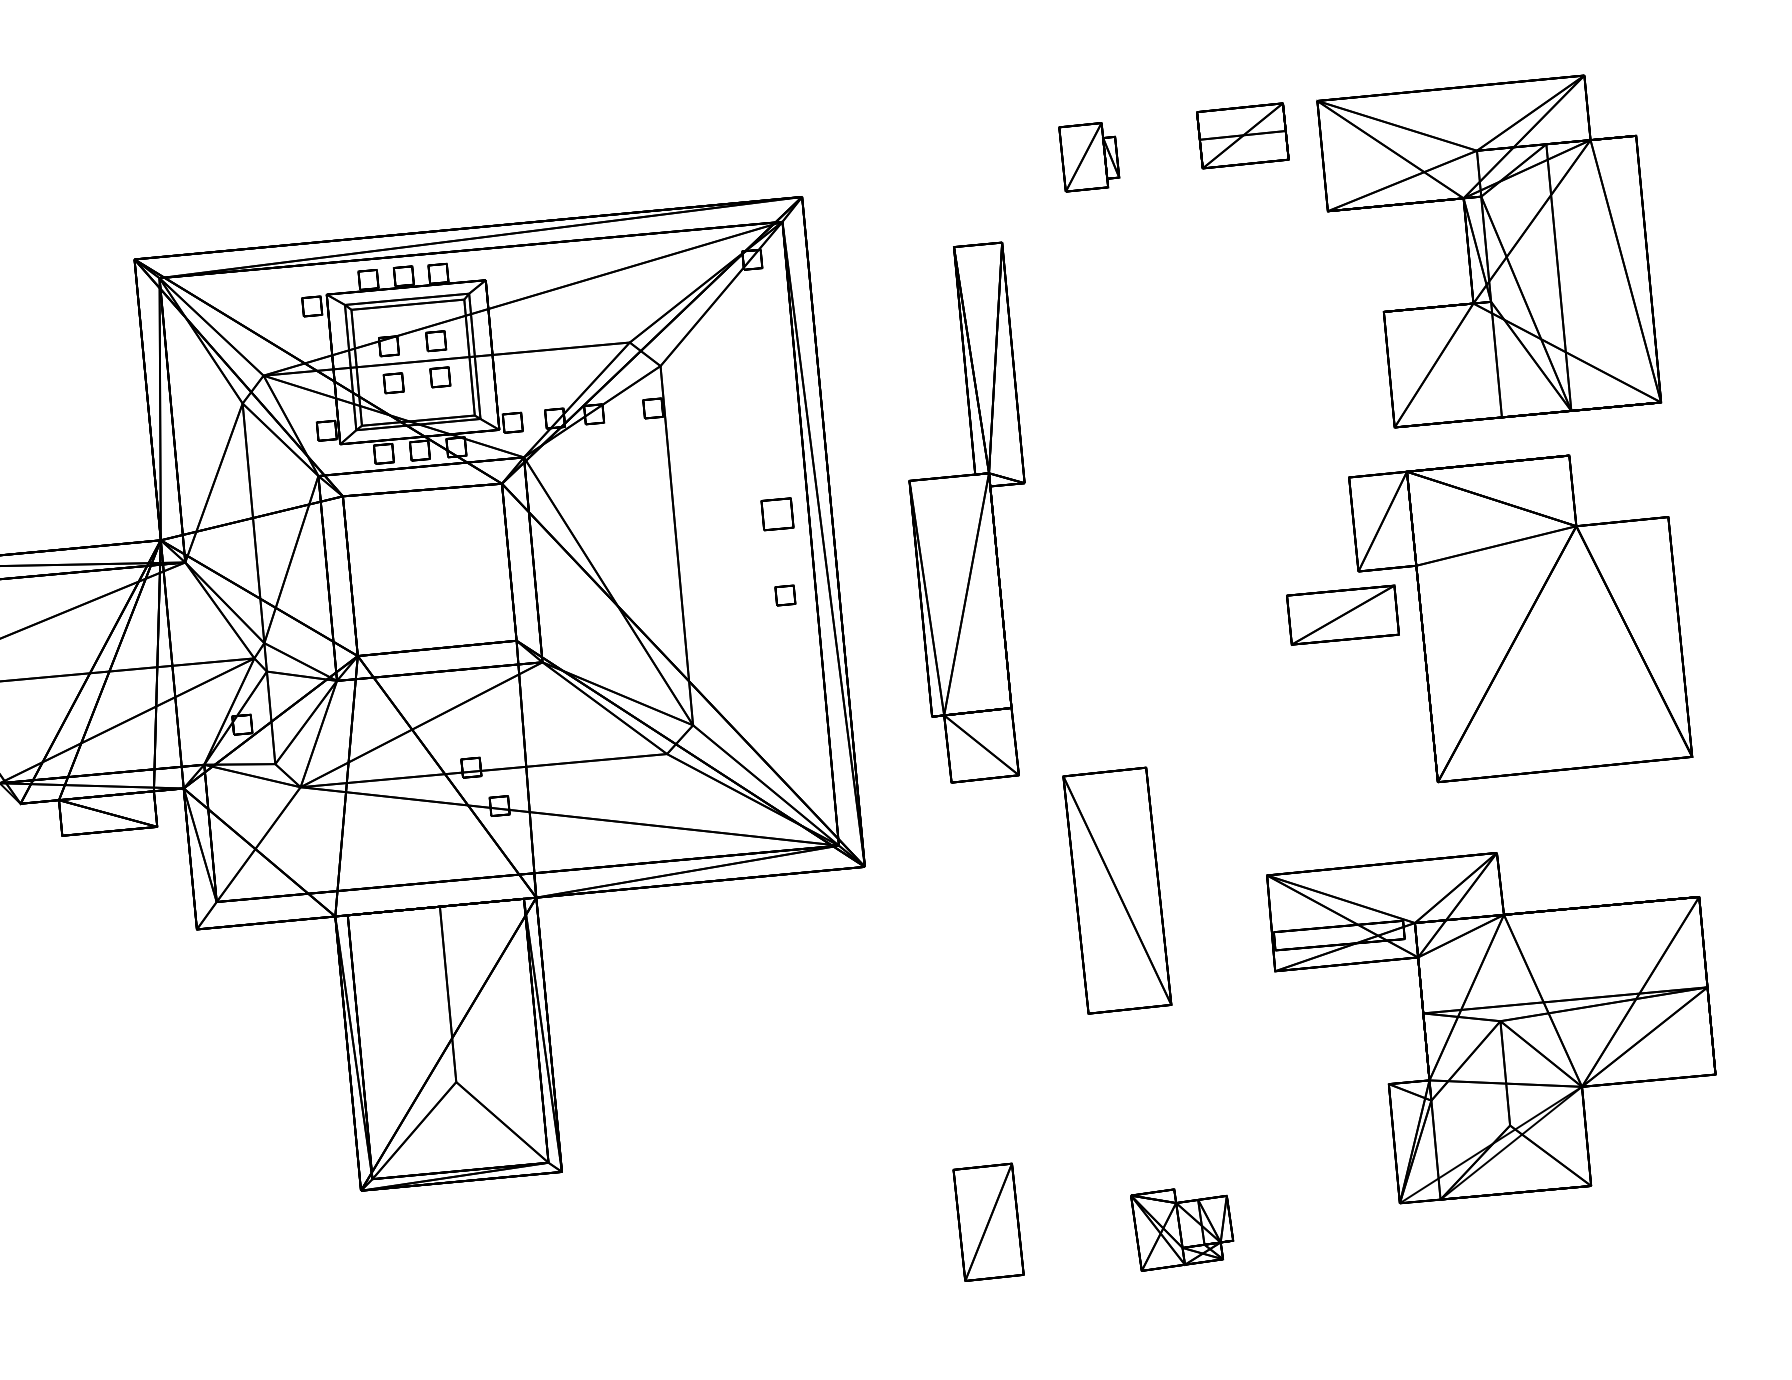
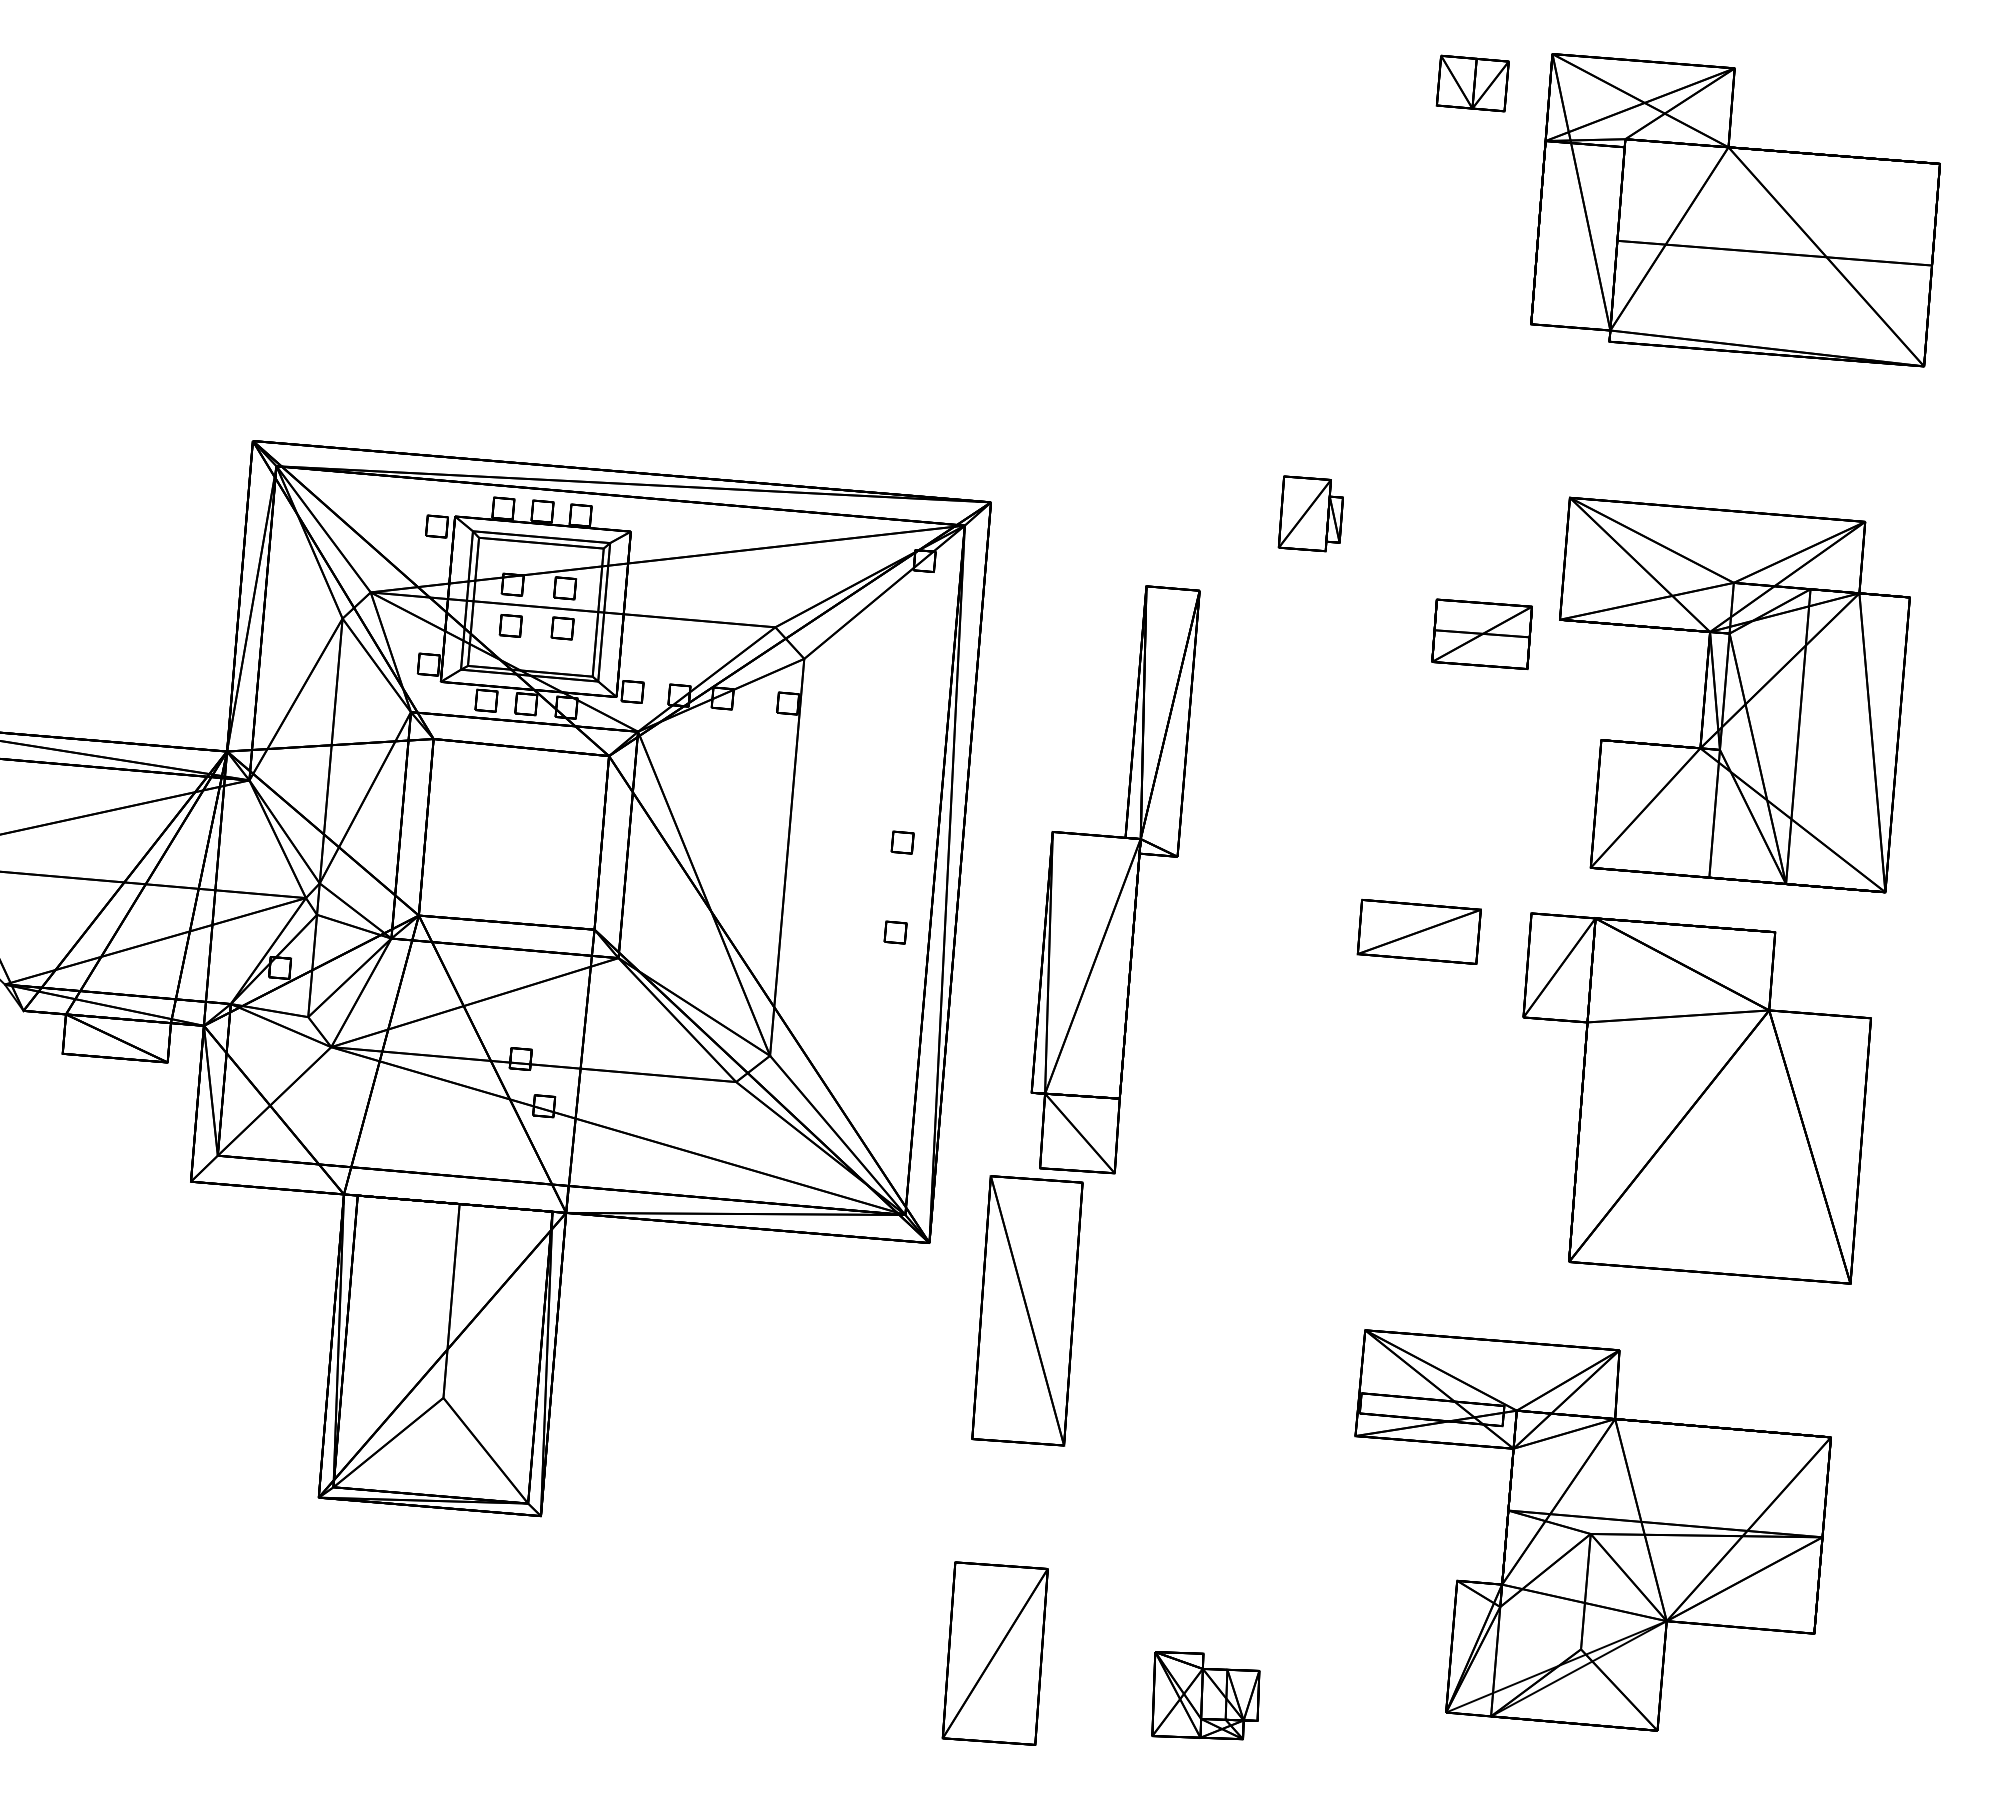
part: (1242, 136) -> (1481, 634), moved
part: (777, 514) -> (902, 842), size x0.62
part: (1342, 614) -> (1418, 931), moved
part: (1117, 890) -> (1027, 1310), moved
part: (987, 1222) -> (994, 1653), size x1.43

